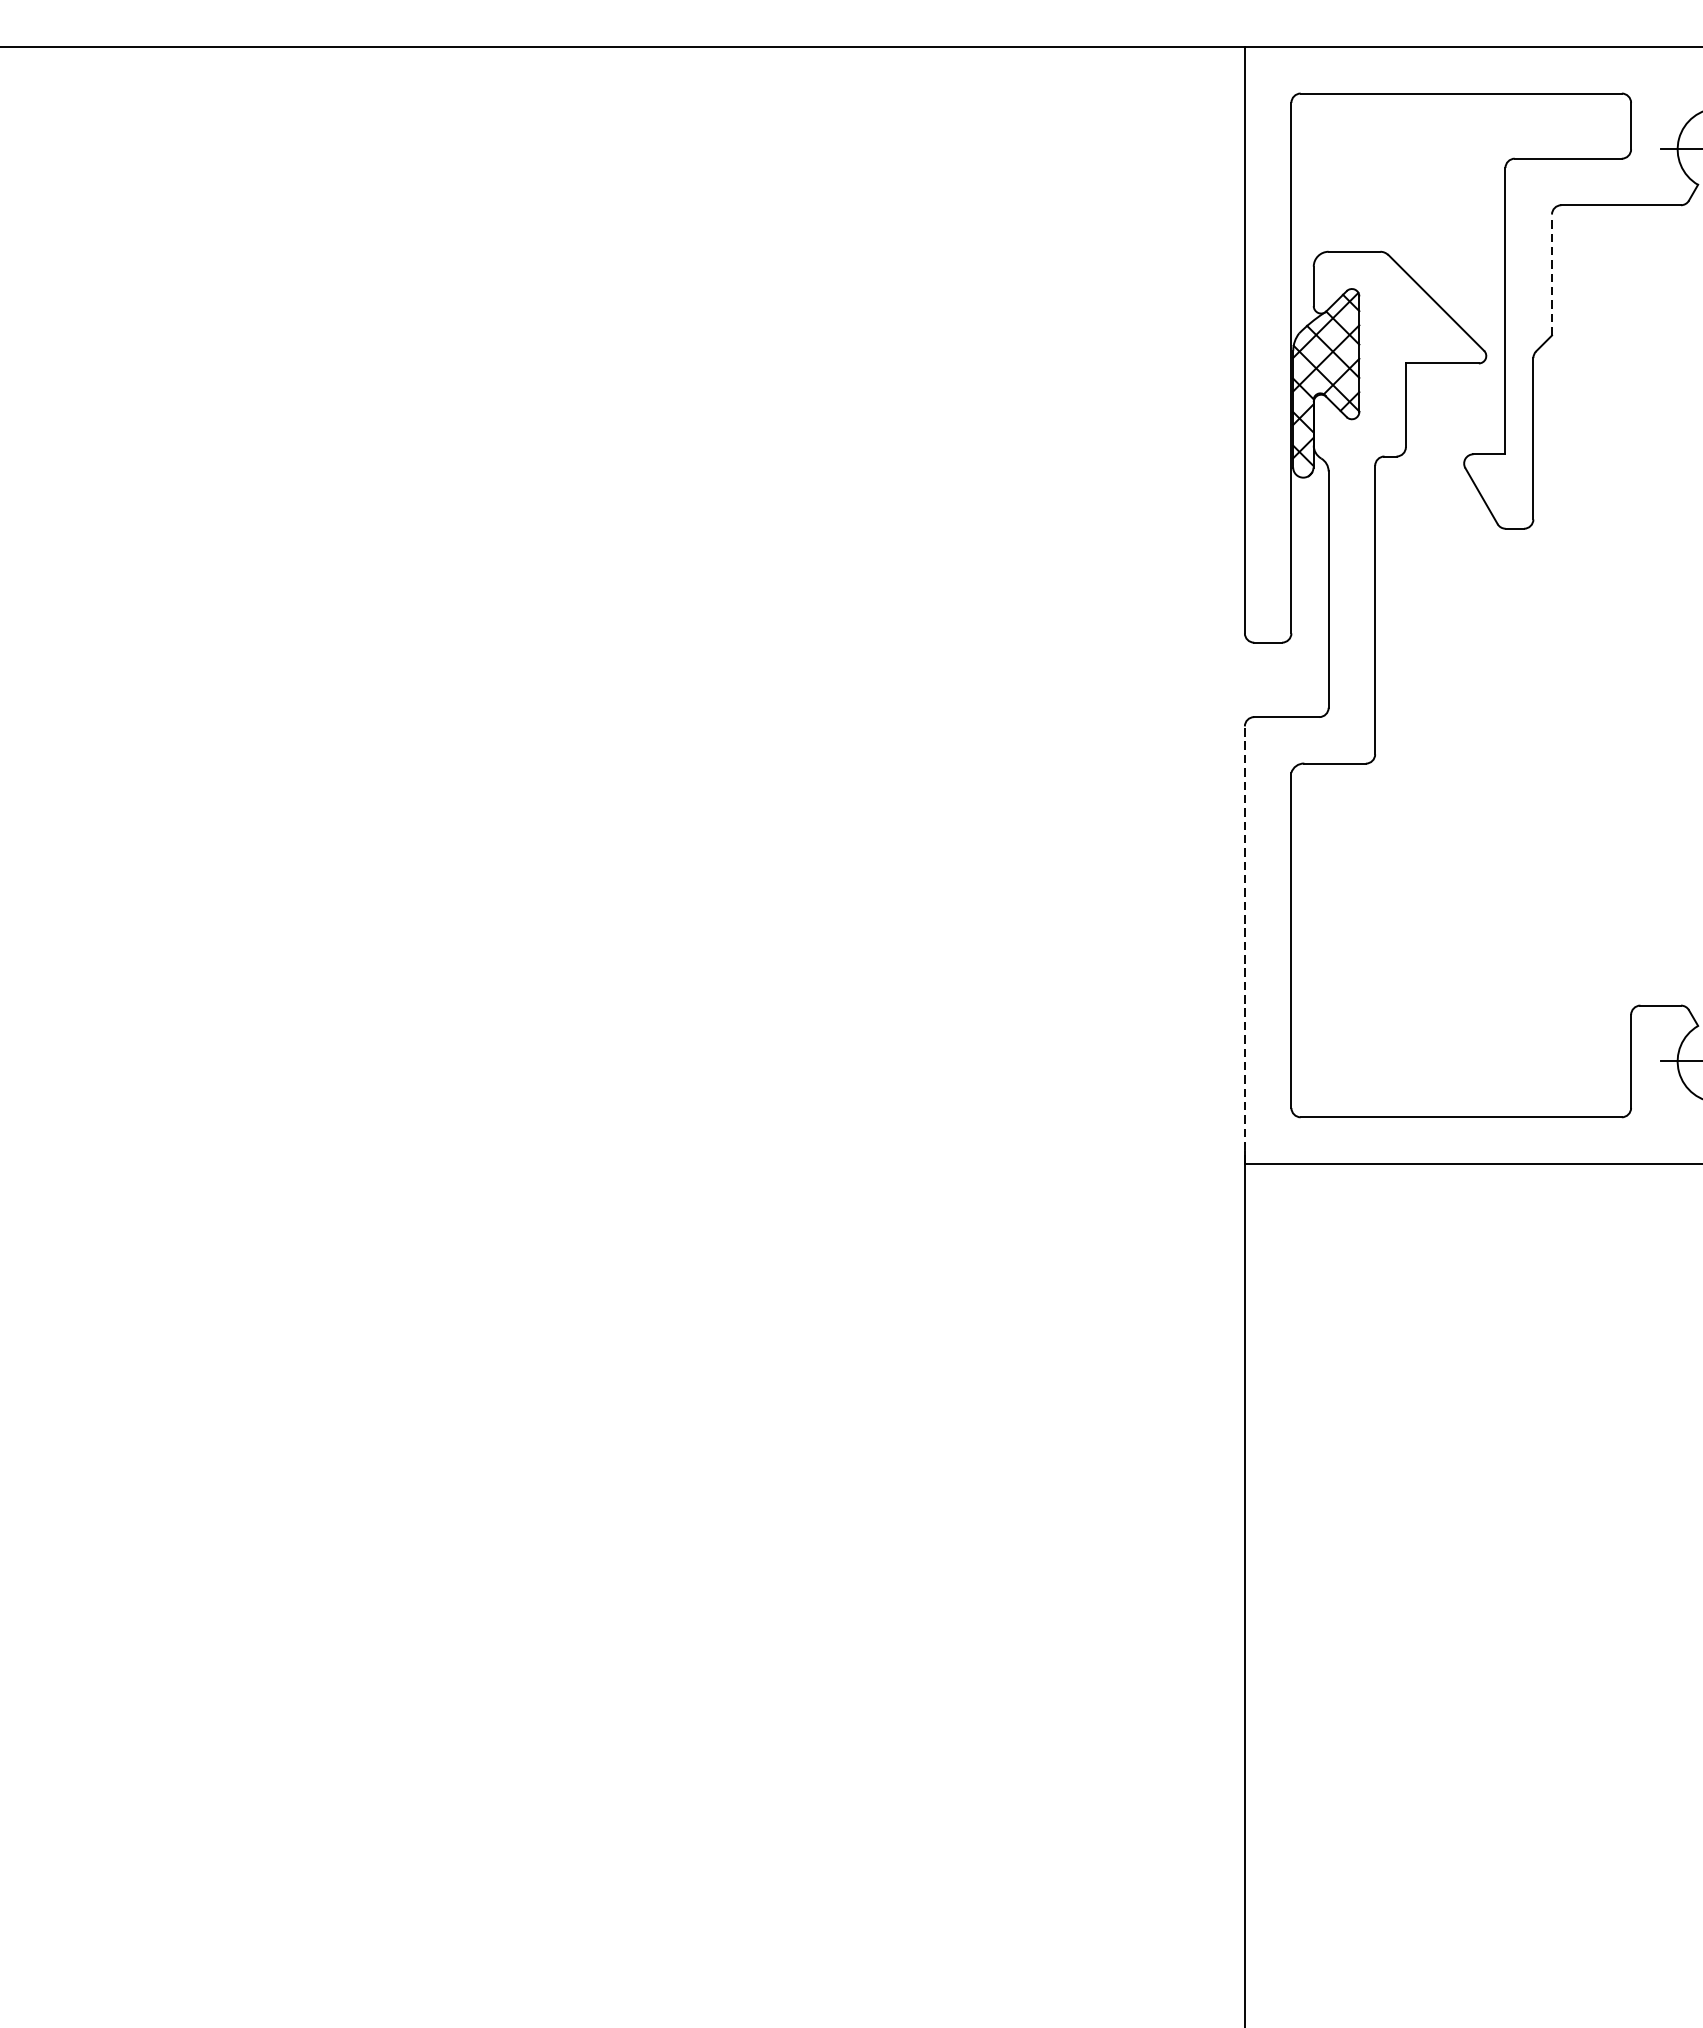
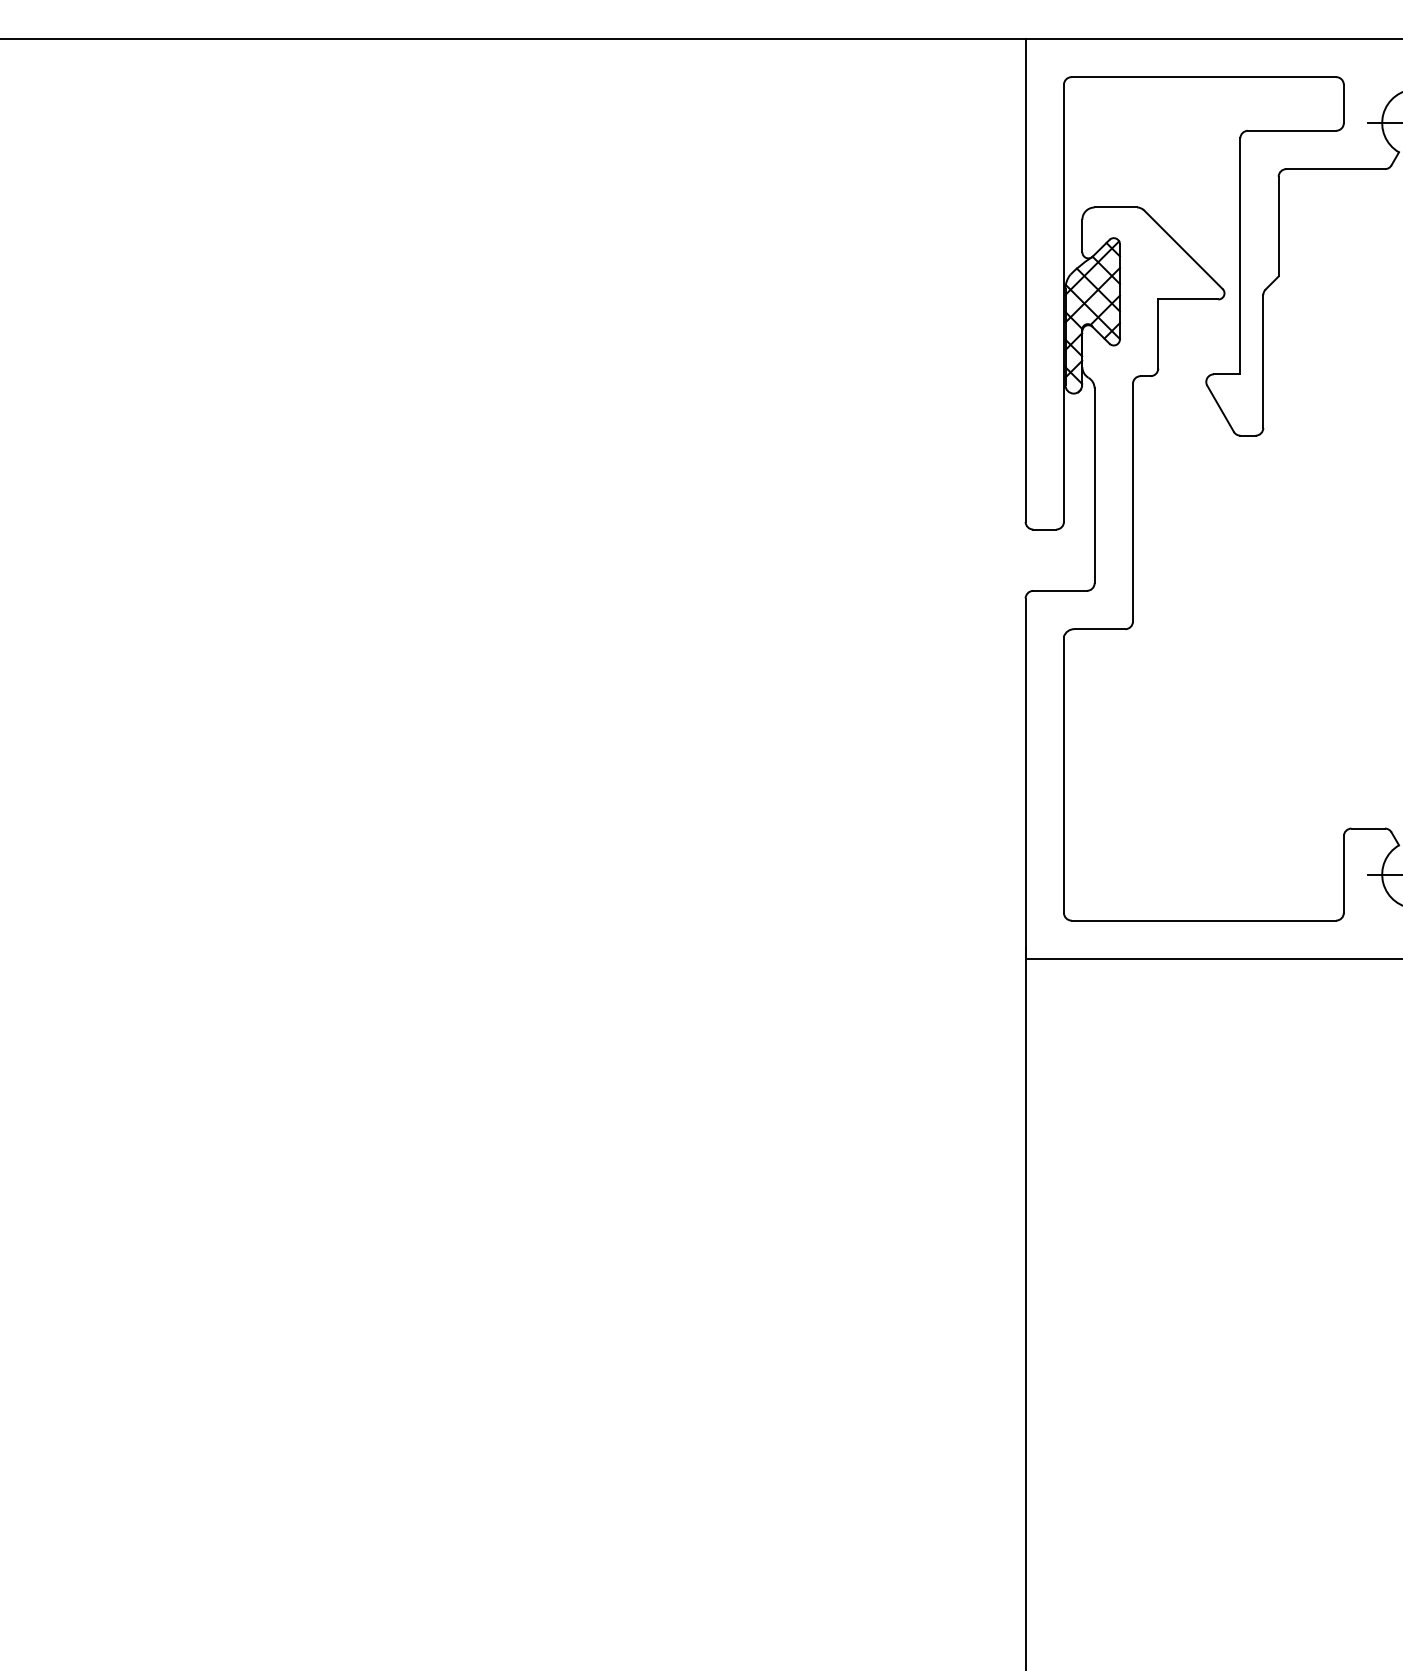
line: (1551, 274) -> (1278, 226), dashed -> solid
line: (1244, 944) -> (1025, 778), dashed -> solid

